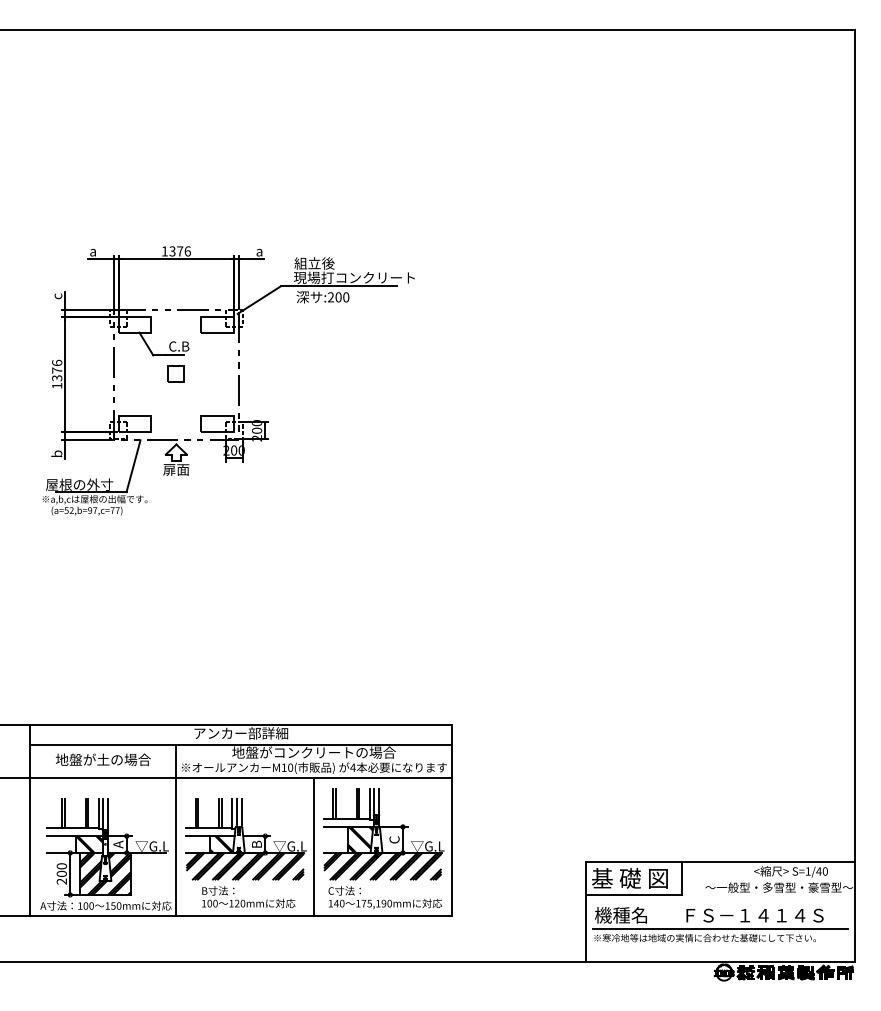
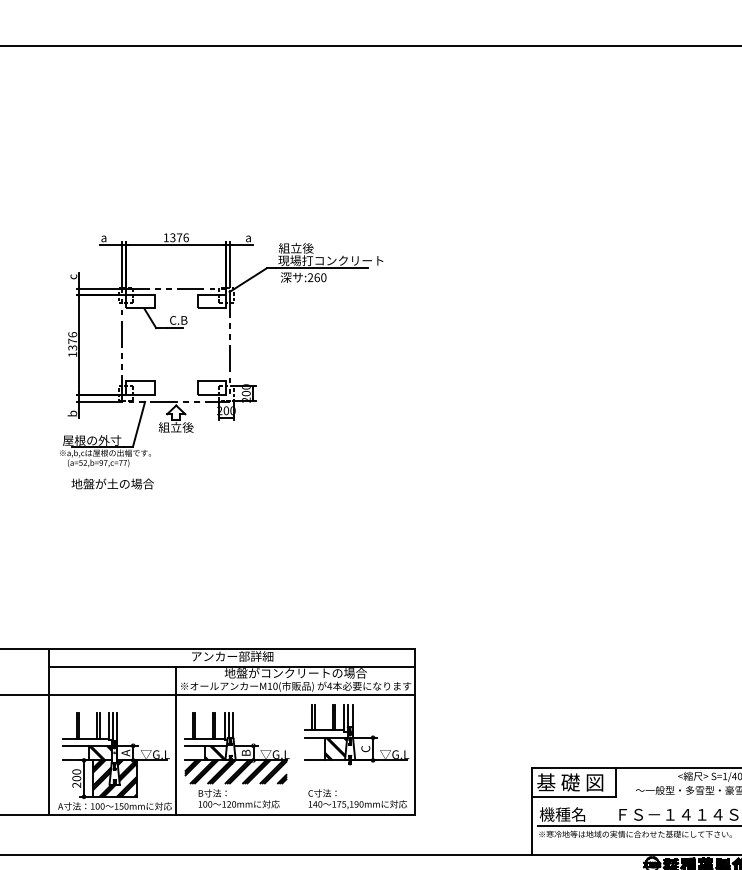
text: (338, 297) -> (317, 277), :200 -> :260
part: (175, 373) -> (175, 343), removed
text: (176, 469) -> (176, 427), 扉面 -> 組立後
text: (103, 759) -> (112, 483), moved
line: (314, 846) -> (296, 754), removed
hatch: (382, 866) -> (355, 772), removed

